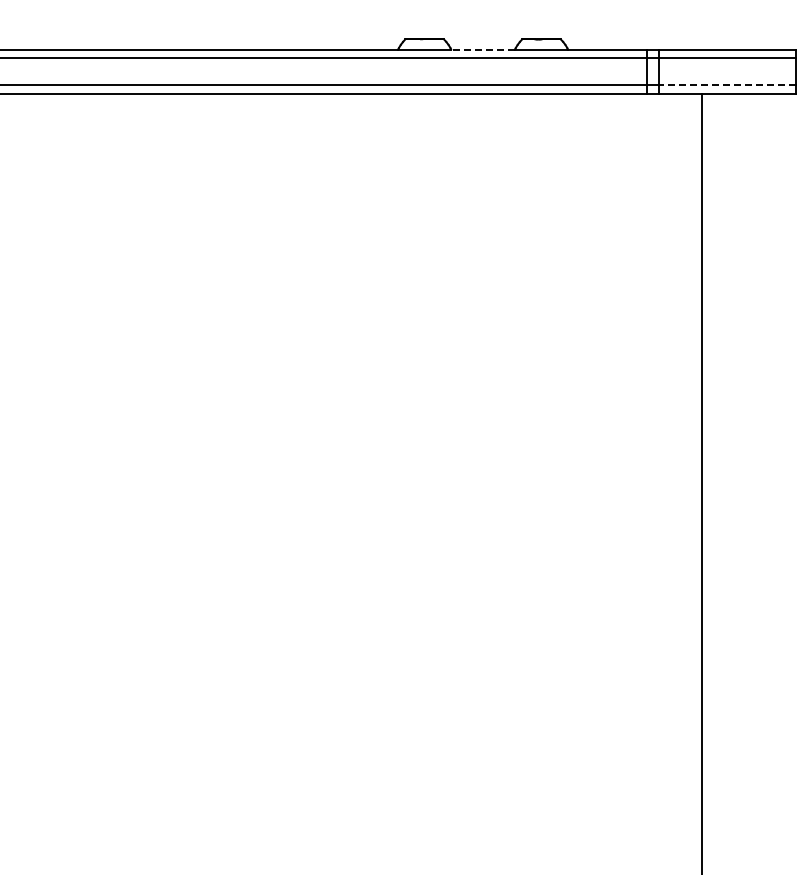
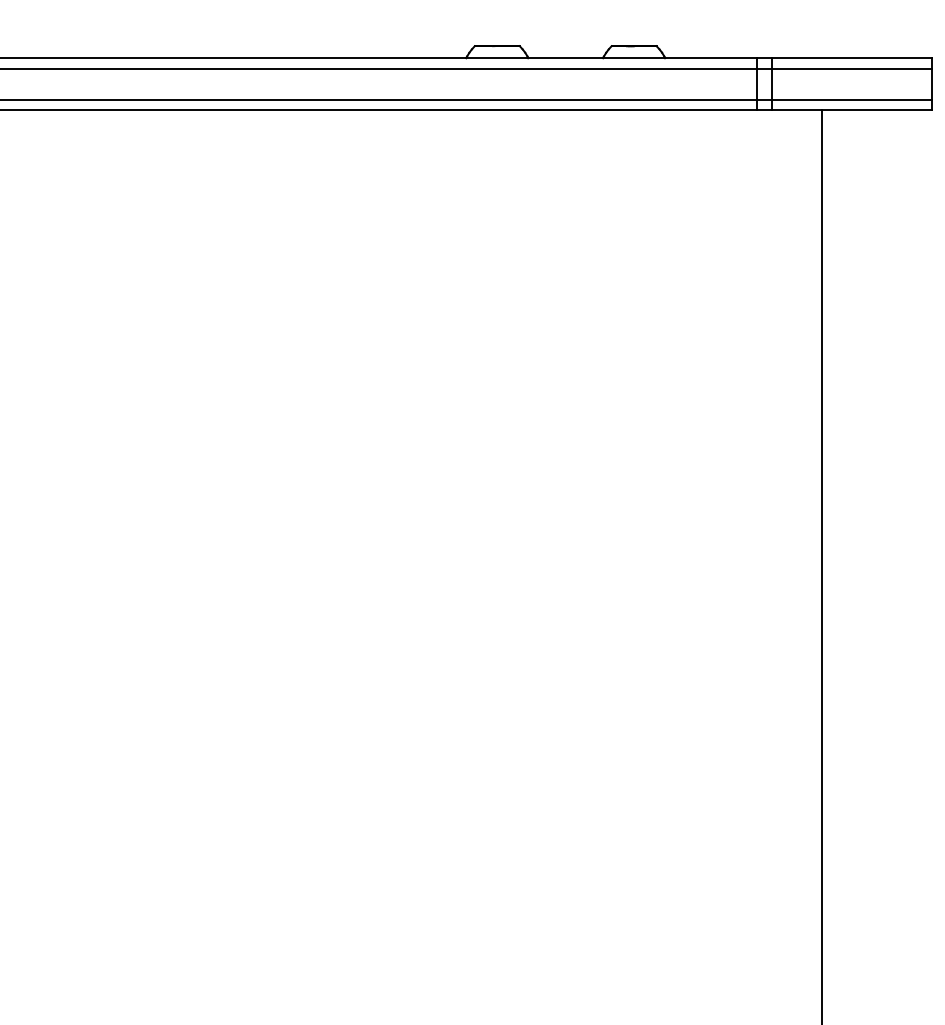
line: (483, 49) -> (566, 58), dashed -> solid
line: (726, 85) -> (850, 100), dashed -> solid

